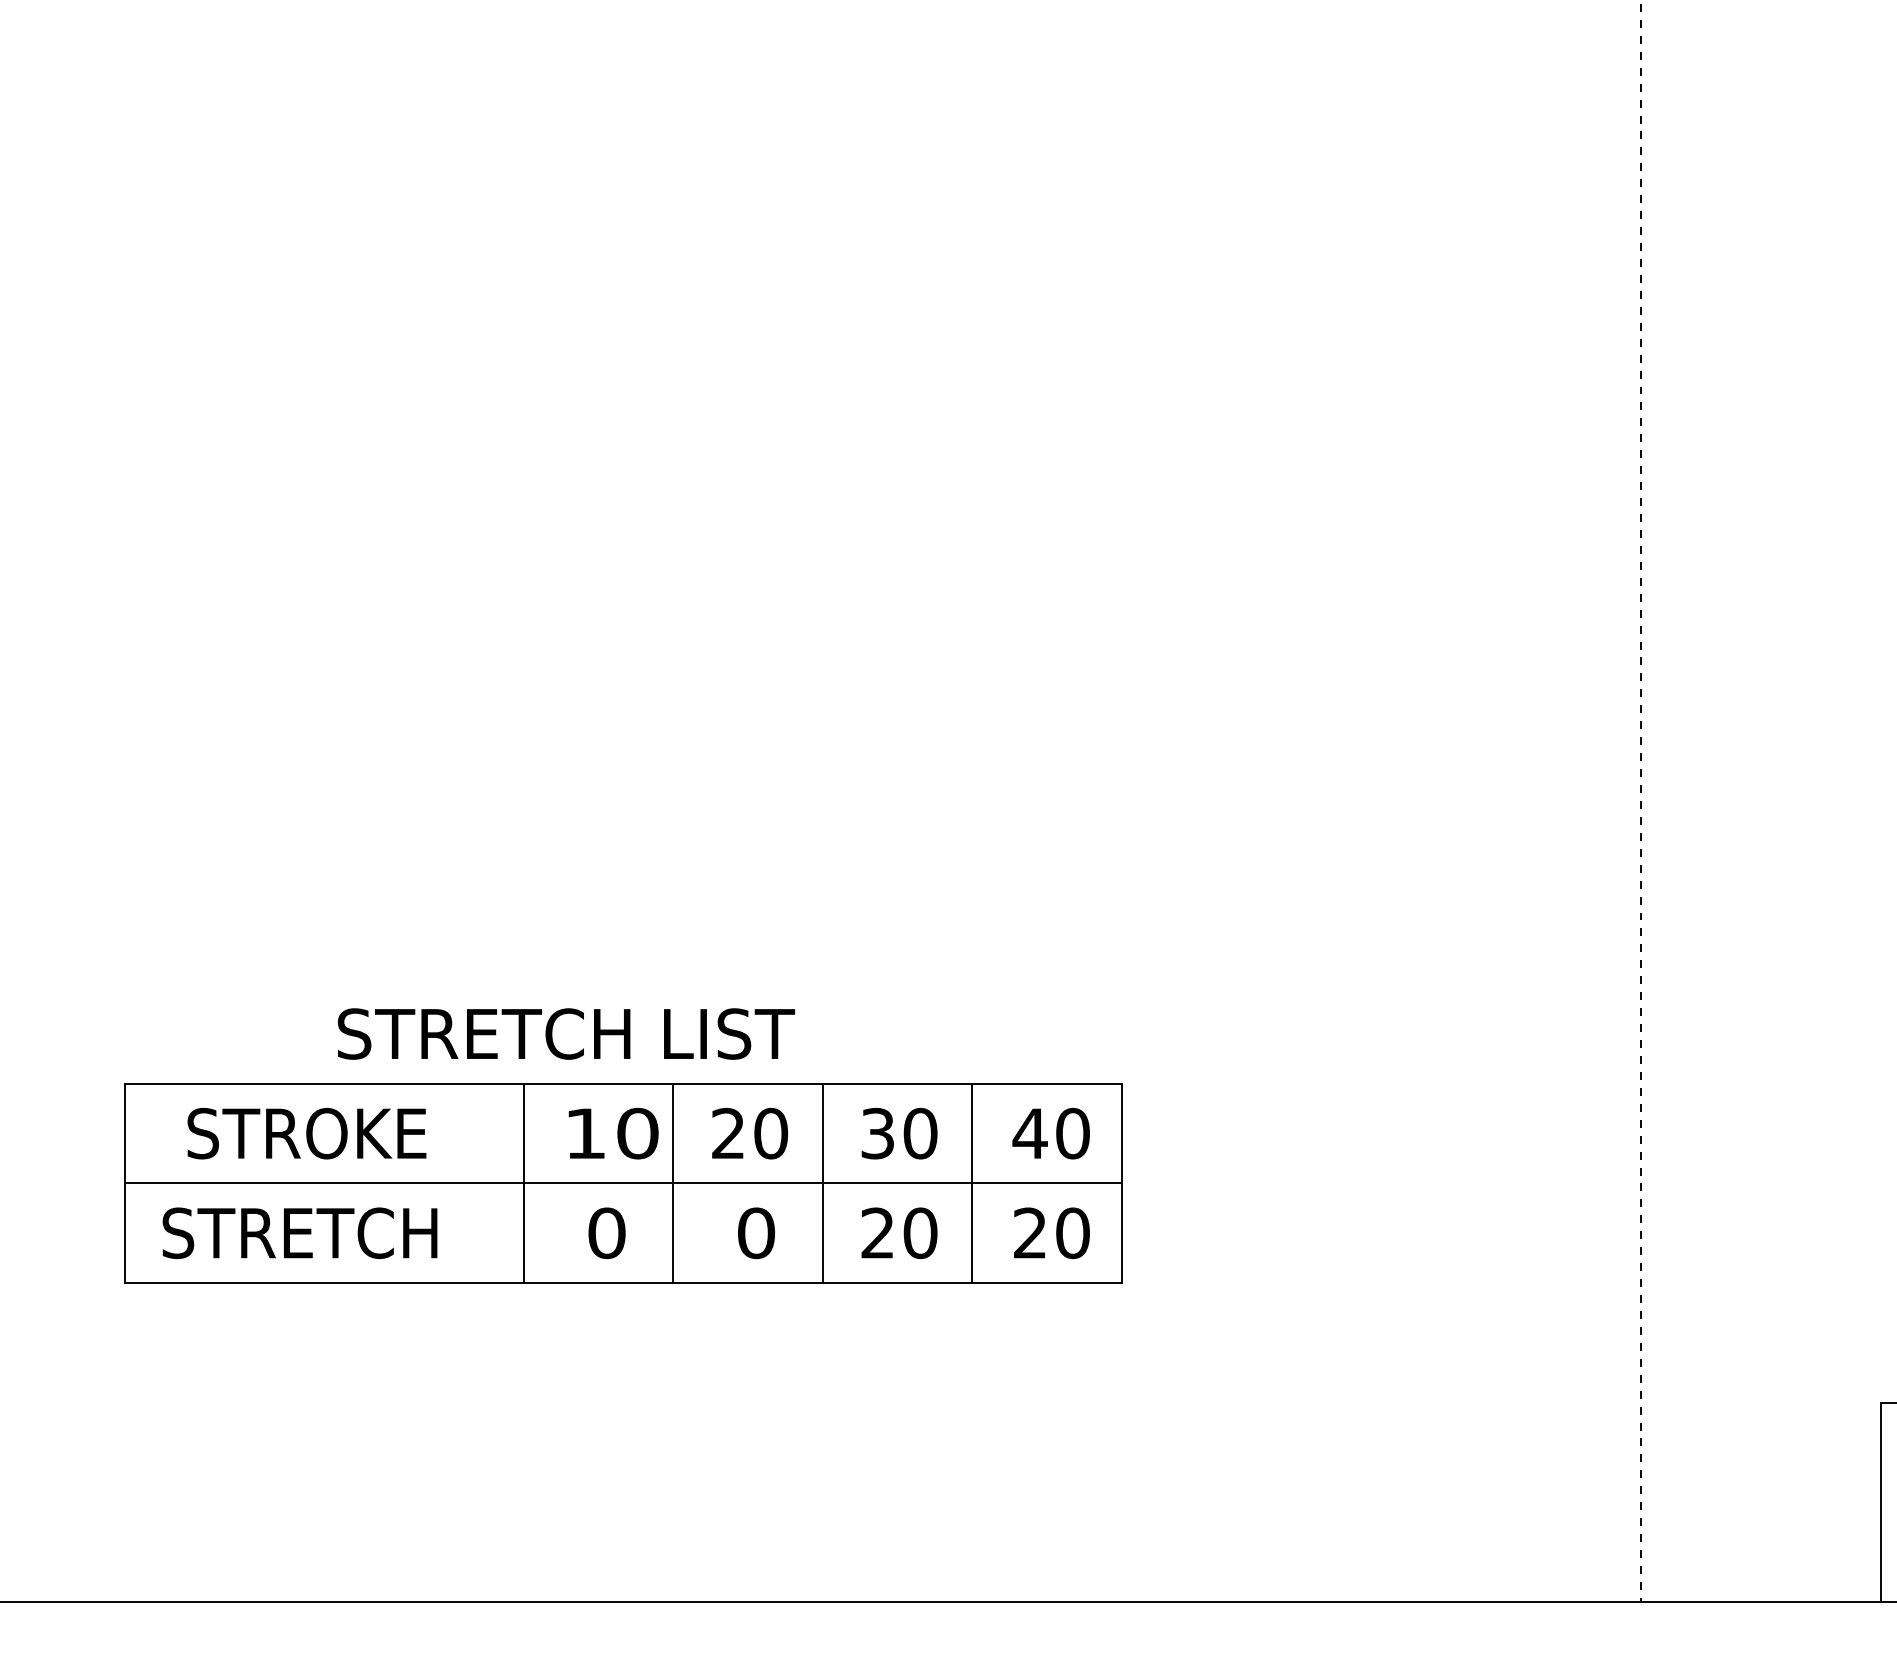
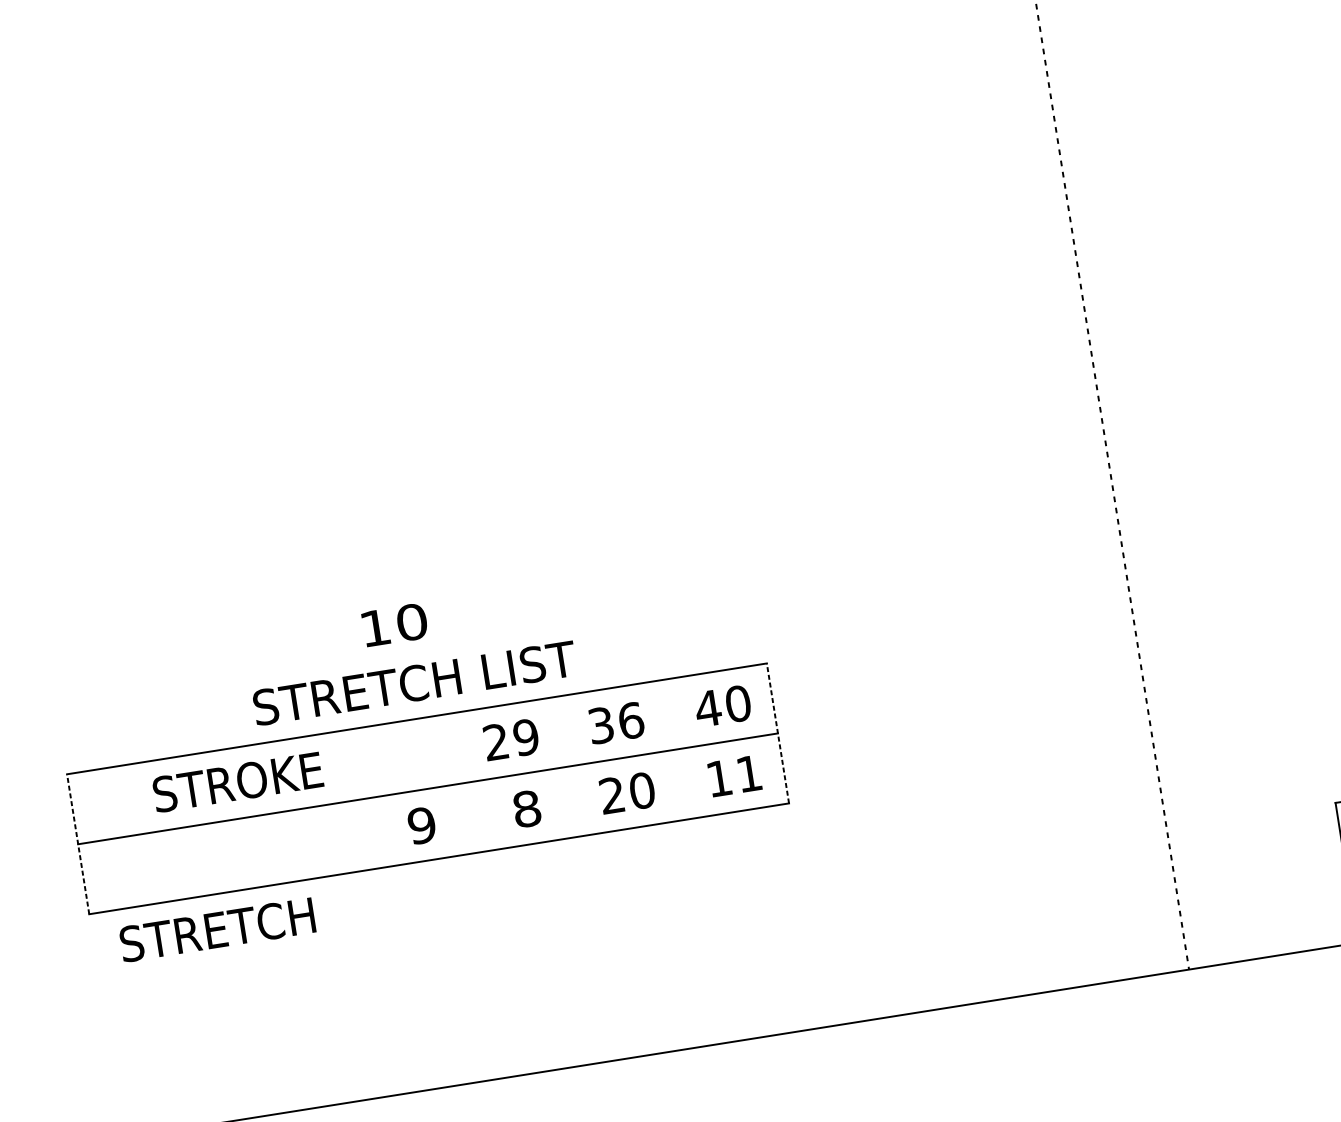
text: (566, 1033) -> (414, 682), moved
text: (306, 1133) -> (237, 782), moved
text: (613, 1133) -> (394, 624), moved
text: (771, 1133) -> (526, 737), 20 -> 29
text: (920, 1133) -> (631, 720), 30 -> 36
line: (125, 1183) -> (78, 844), solid -> dashed
line: (523, 1183) -> (357, 799), removed
line: (673, 1183) -> (463, 783), removed
line: (822, 1183) -> (567, 766), removed
line: (972, 1183) -> (673, 750), removed
line: (1121, 1183) -> (777, 733), solid -> dashed
text: (756, 1232) -> (526, 808), 0 -> 8
text: (299, 1233) -> (217, 930), moved
text: (606, 1233) -> (421, 825), 0 -> 9
text: (1051, 1233) -> (734, 776), 20 -> 11

